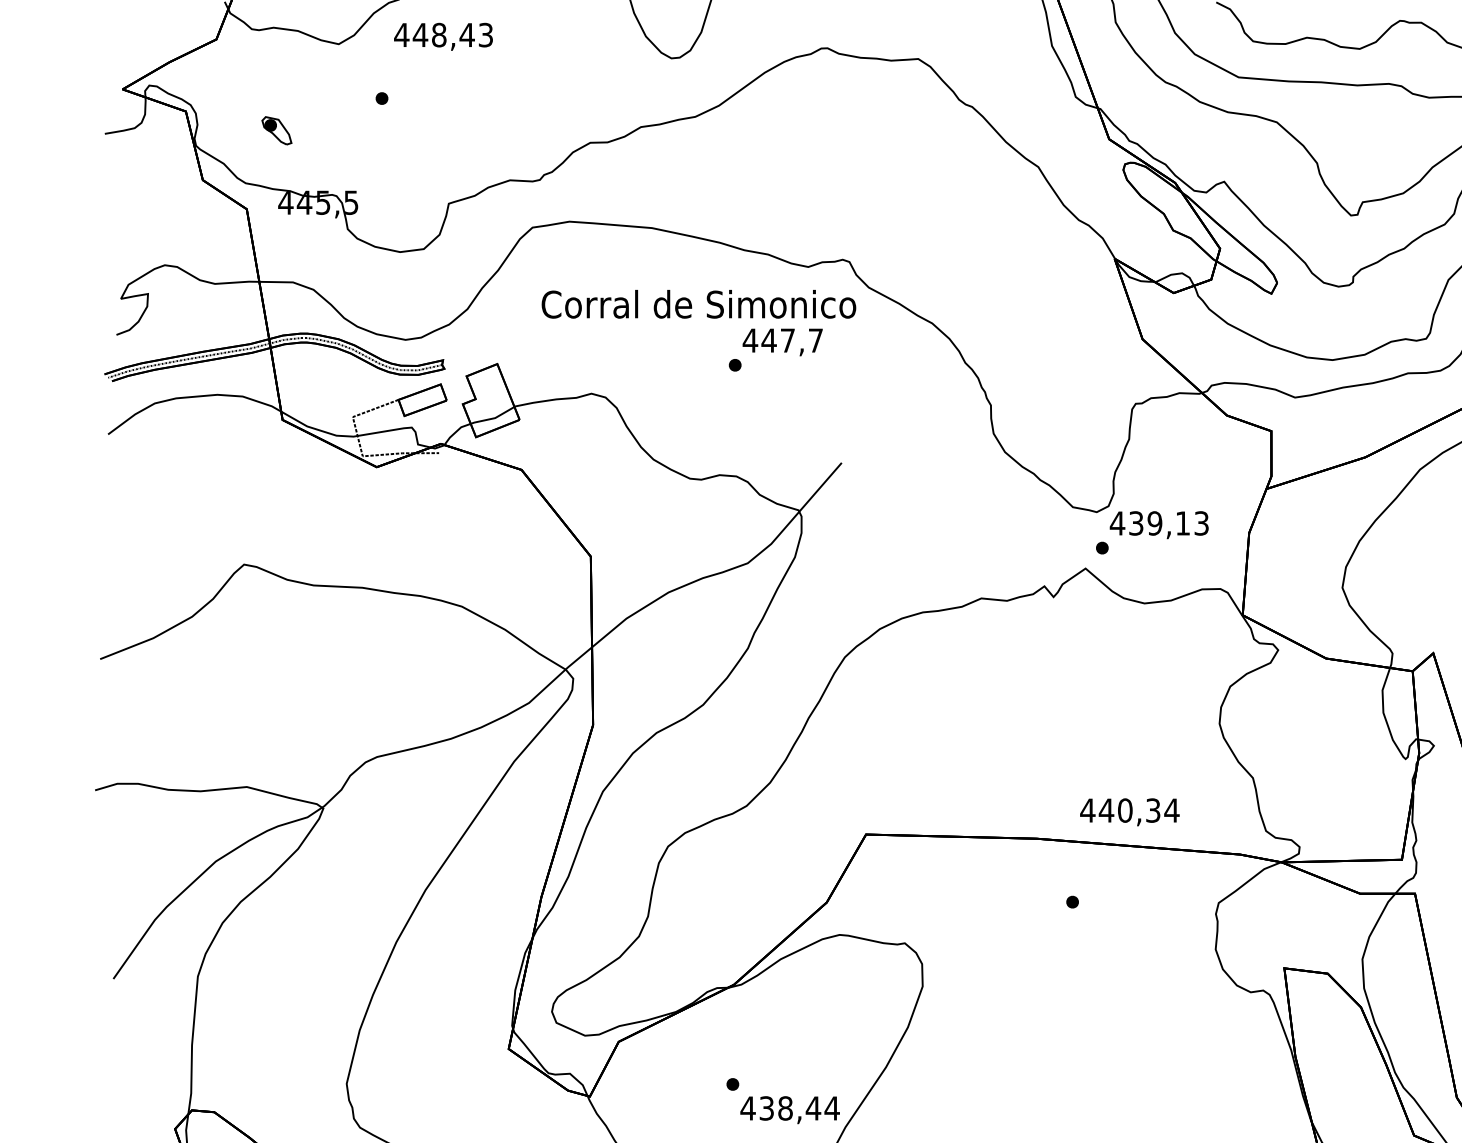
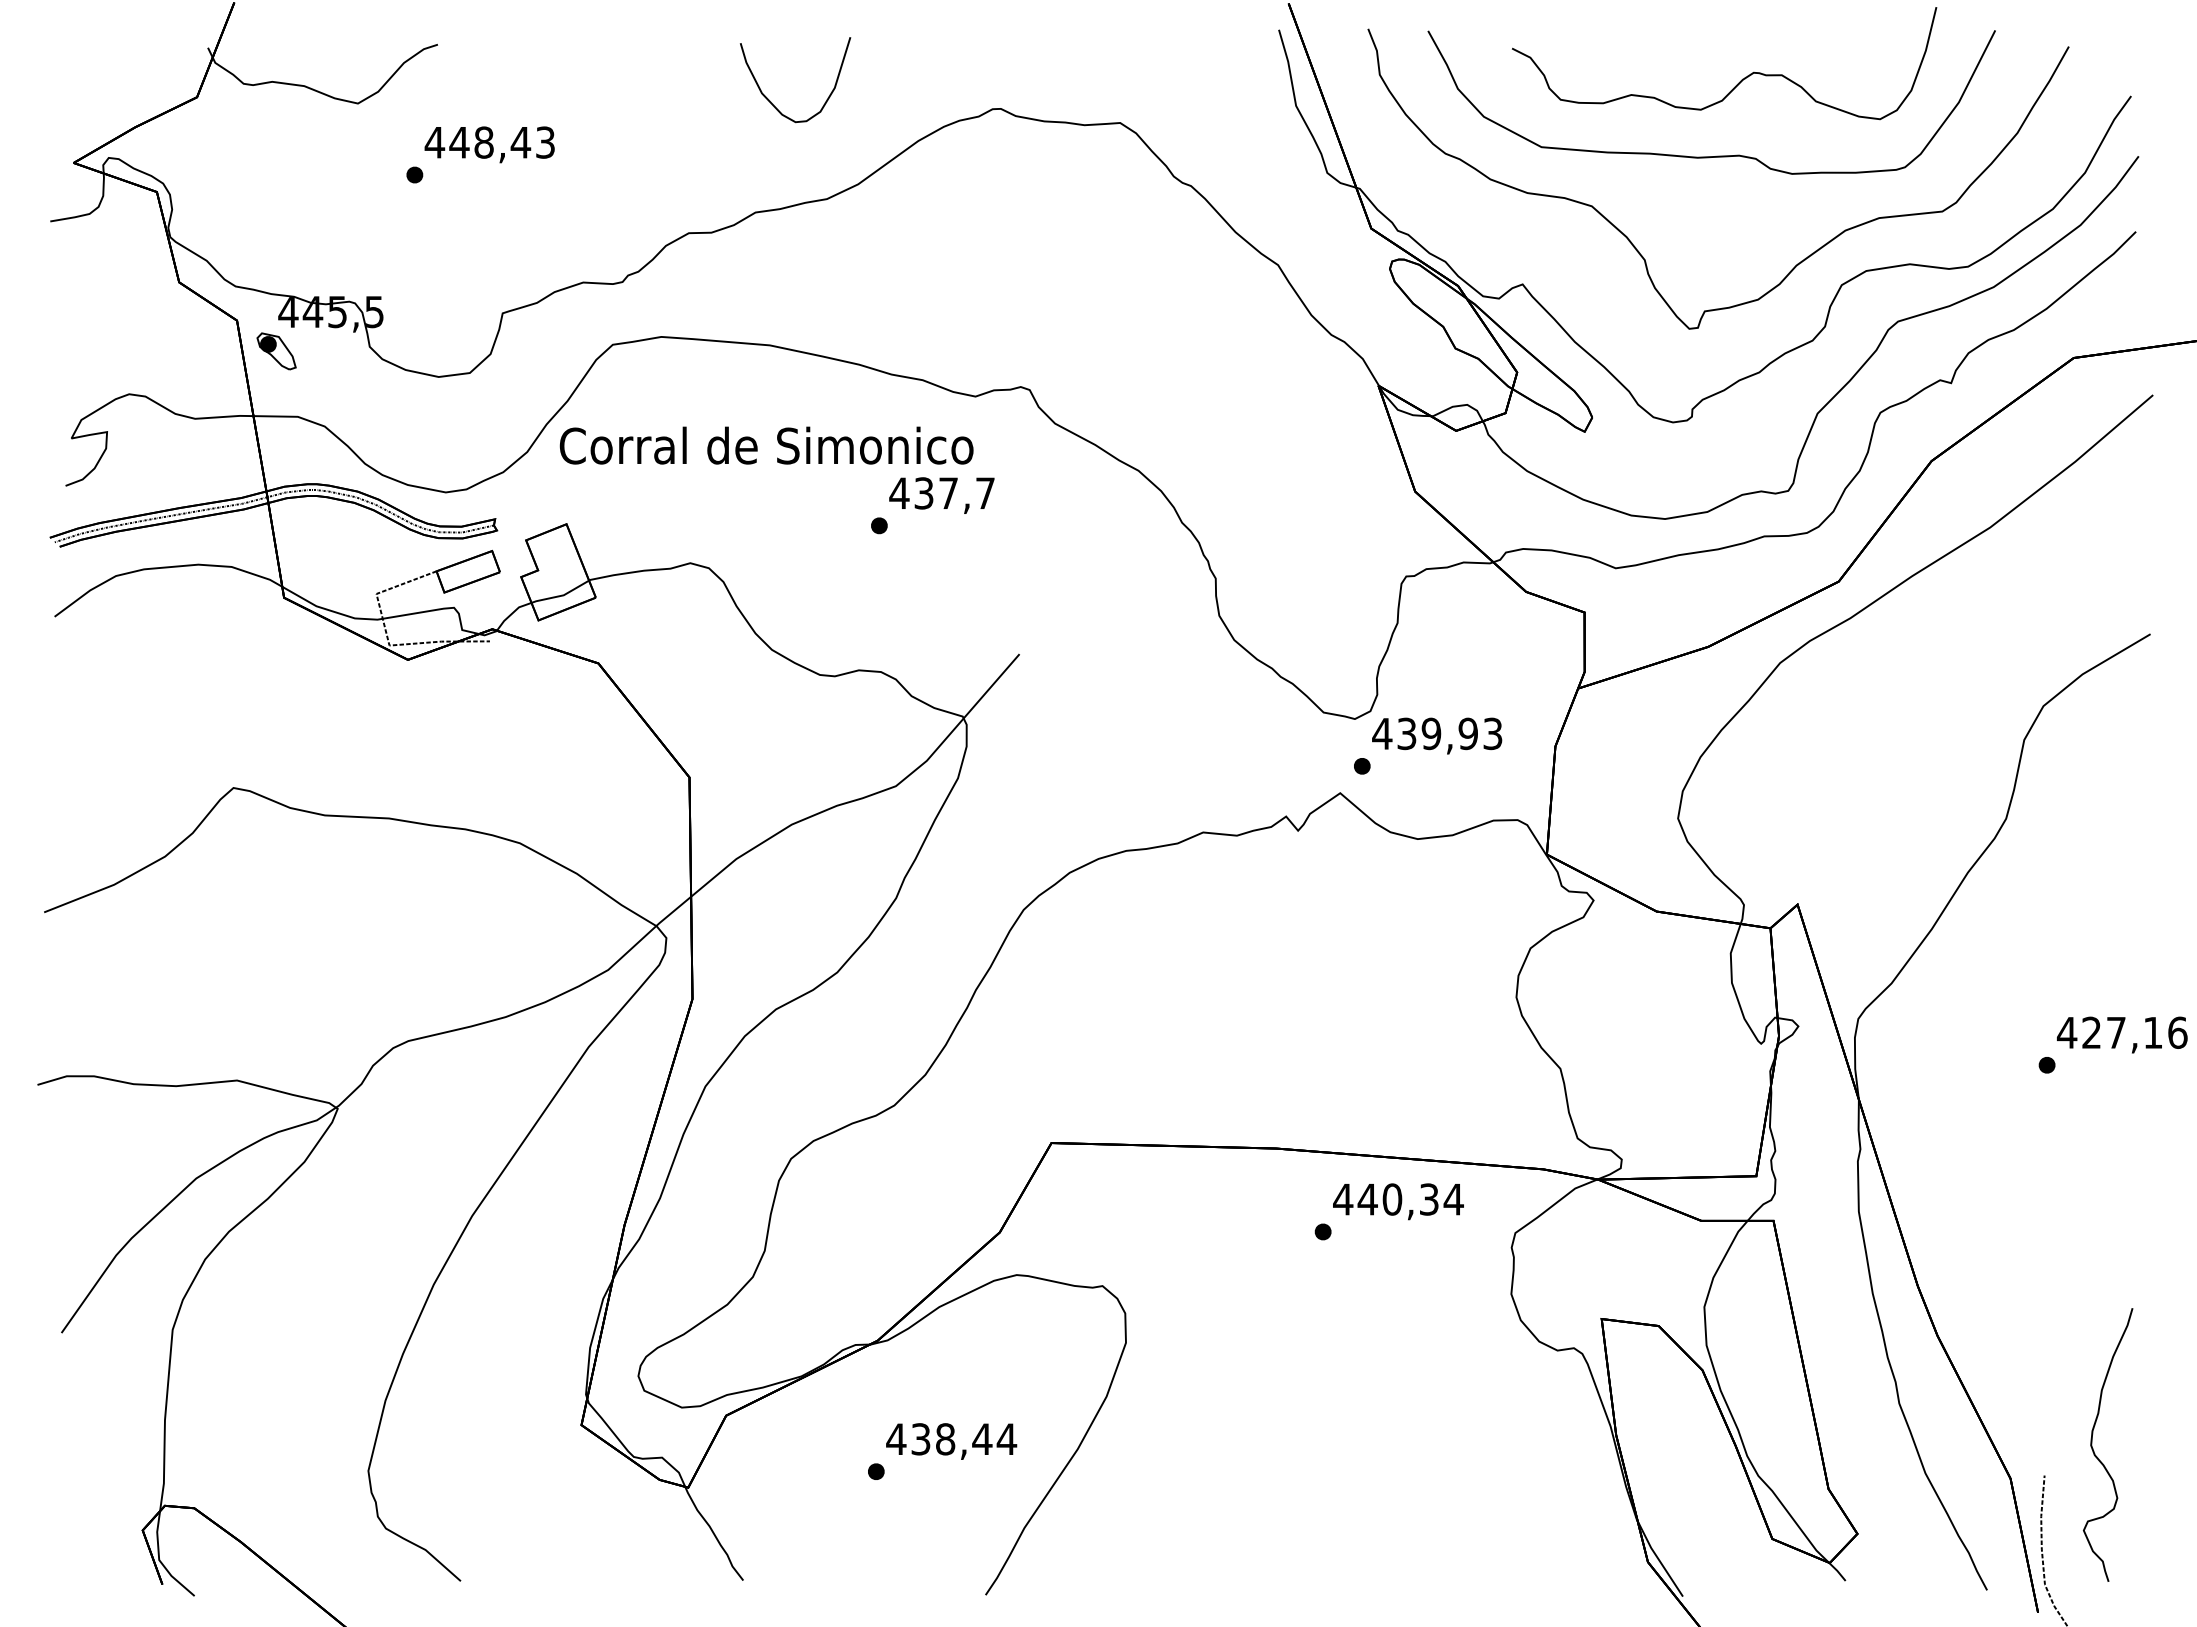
text: (443, 36) -> (489, 144), moved
part: (276, 130) -> (276, 351), moved
text: (698, 304) -> (766, 445), moved
text: (768, 340) -> (923, 493), 447,7 -> 437,7
text: (1182, 523) -> (1467, 733), 439,13 -> 439,93
text: (1129, 812) -> (1398, 1201), moved
text: (790, 1110) -> (951, 1441), moved

